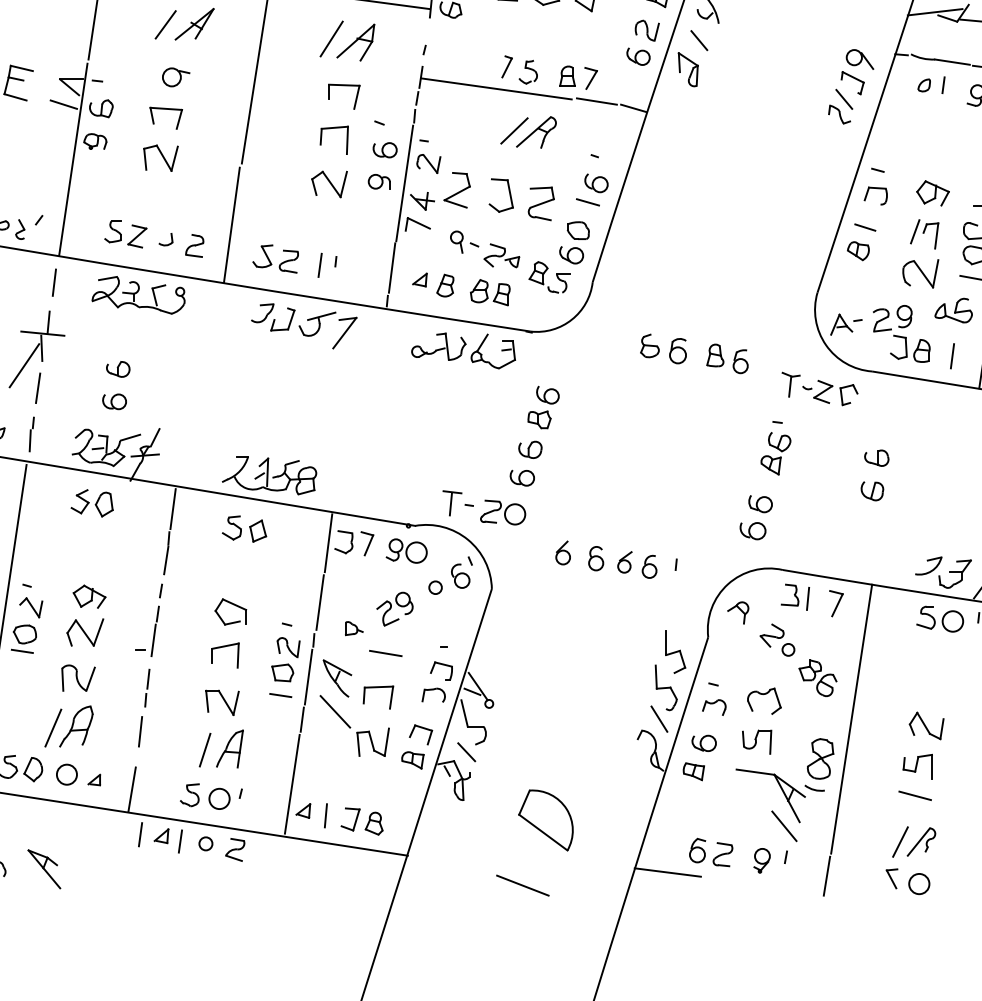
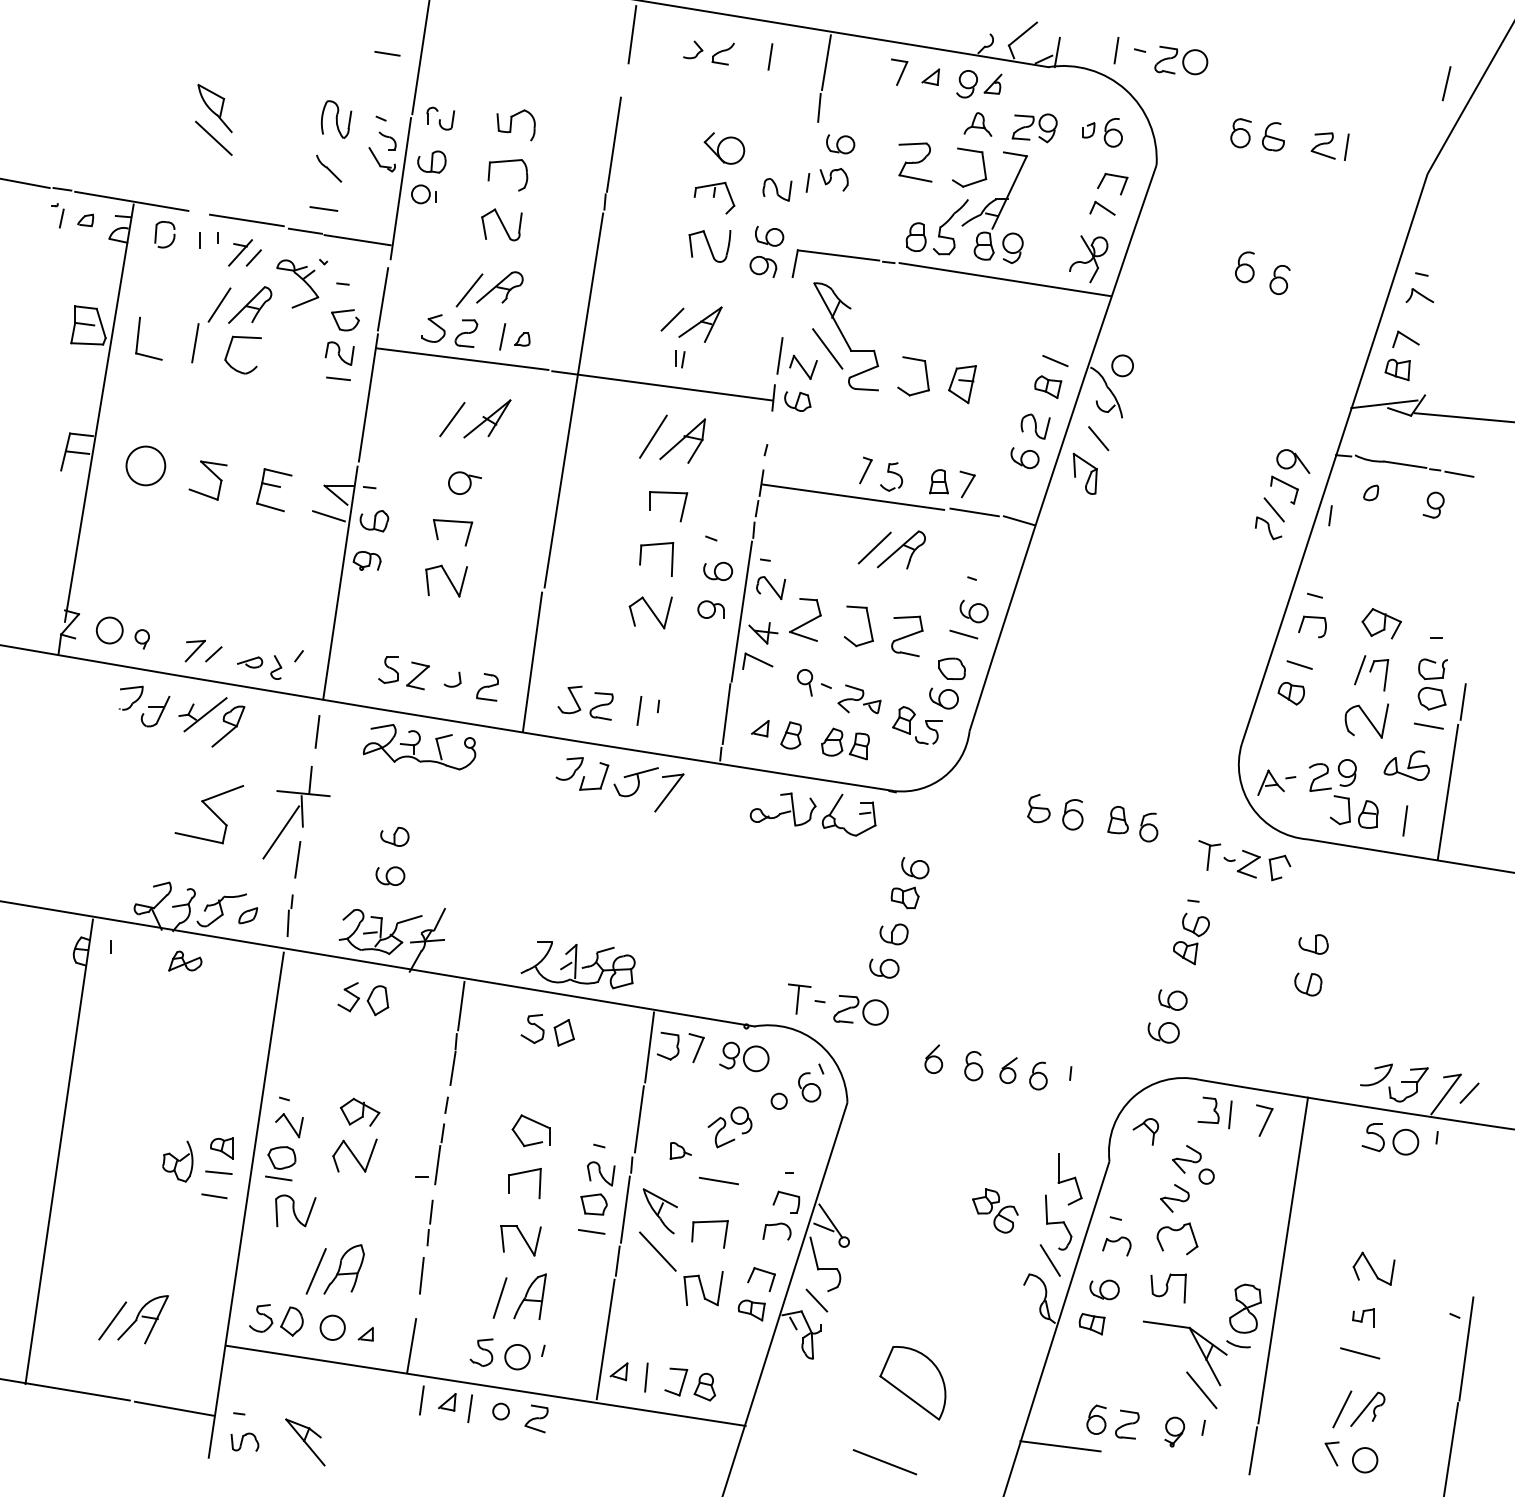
line: (943, 85) -> (1330, 515), moved
part: (761, 667) -> (1174, 1198), added
part: (78, 677) -> (295, 1210), moved
part: (818, 677) -> (995, 1210), moved
part: (917, 766) -> (1363, 1317), size x0.6

